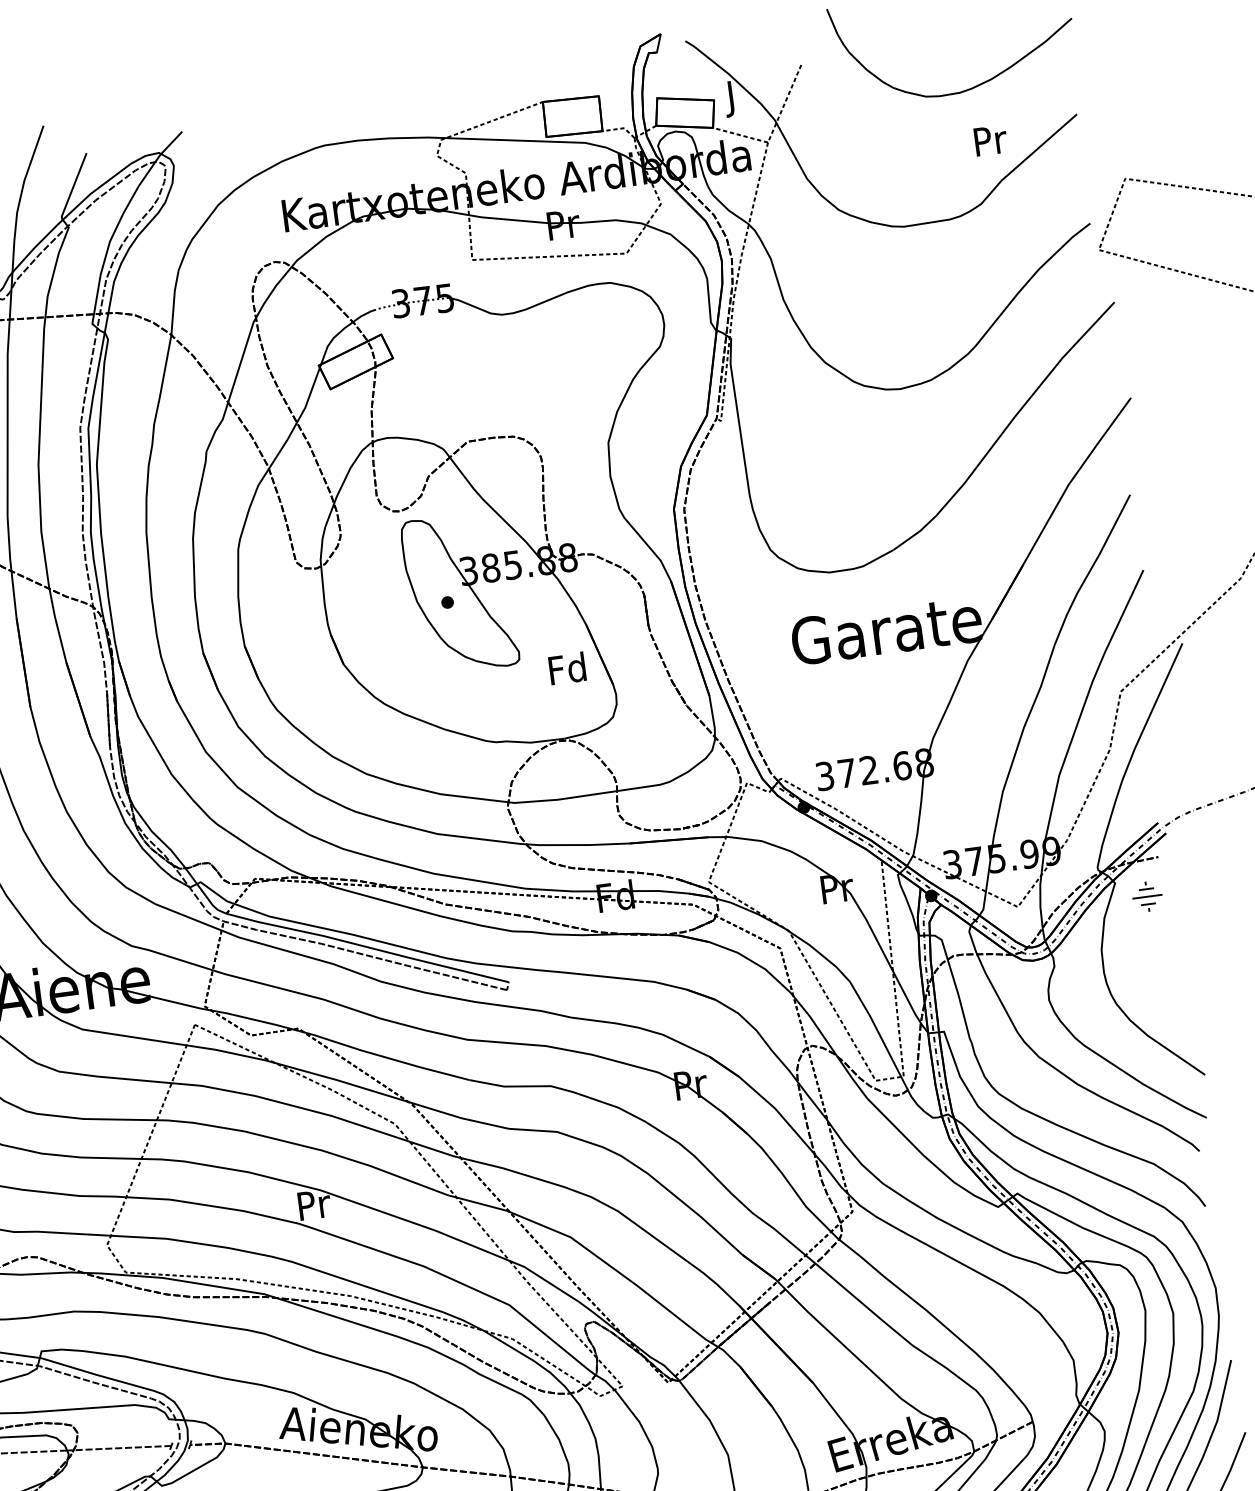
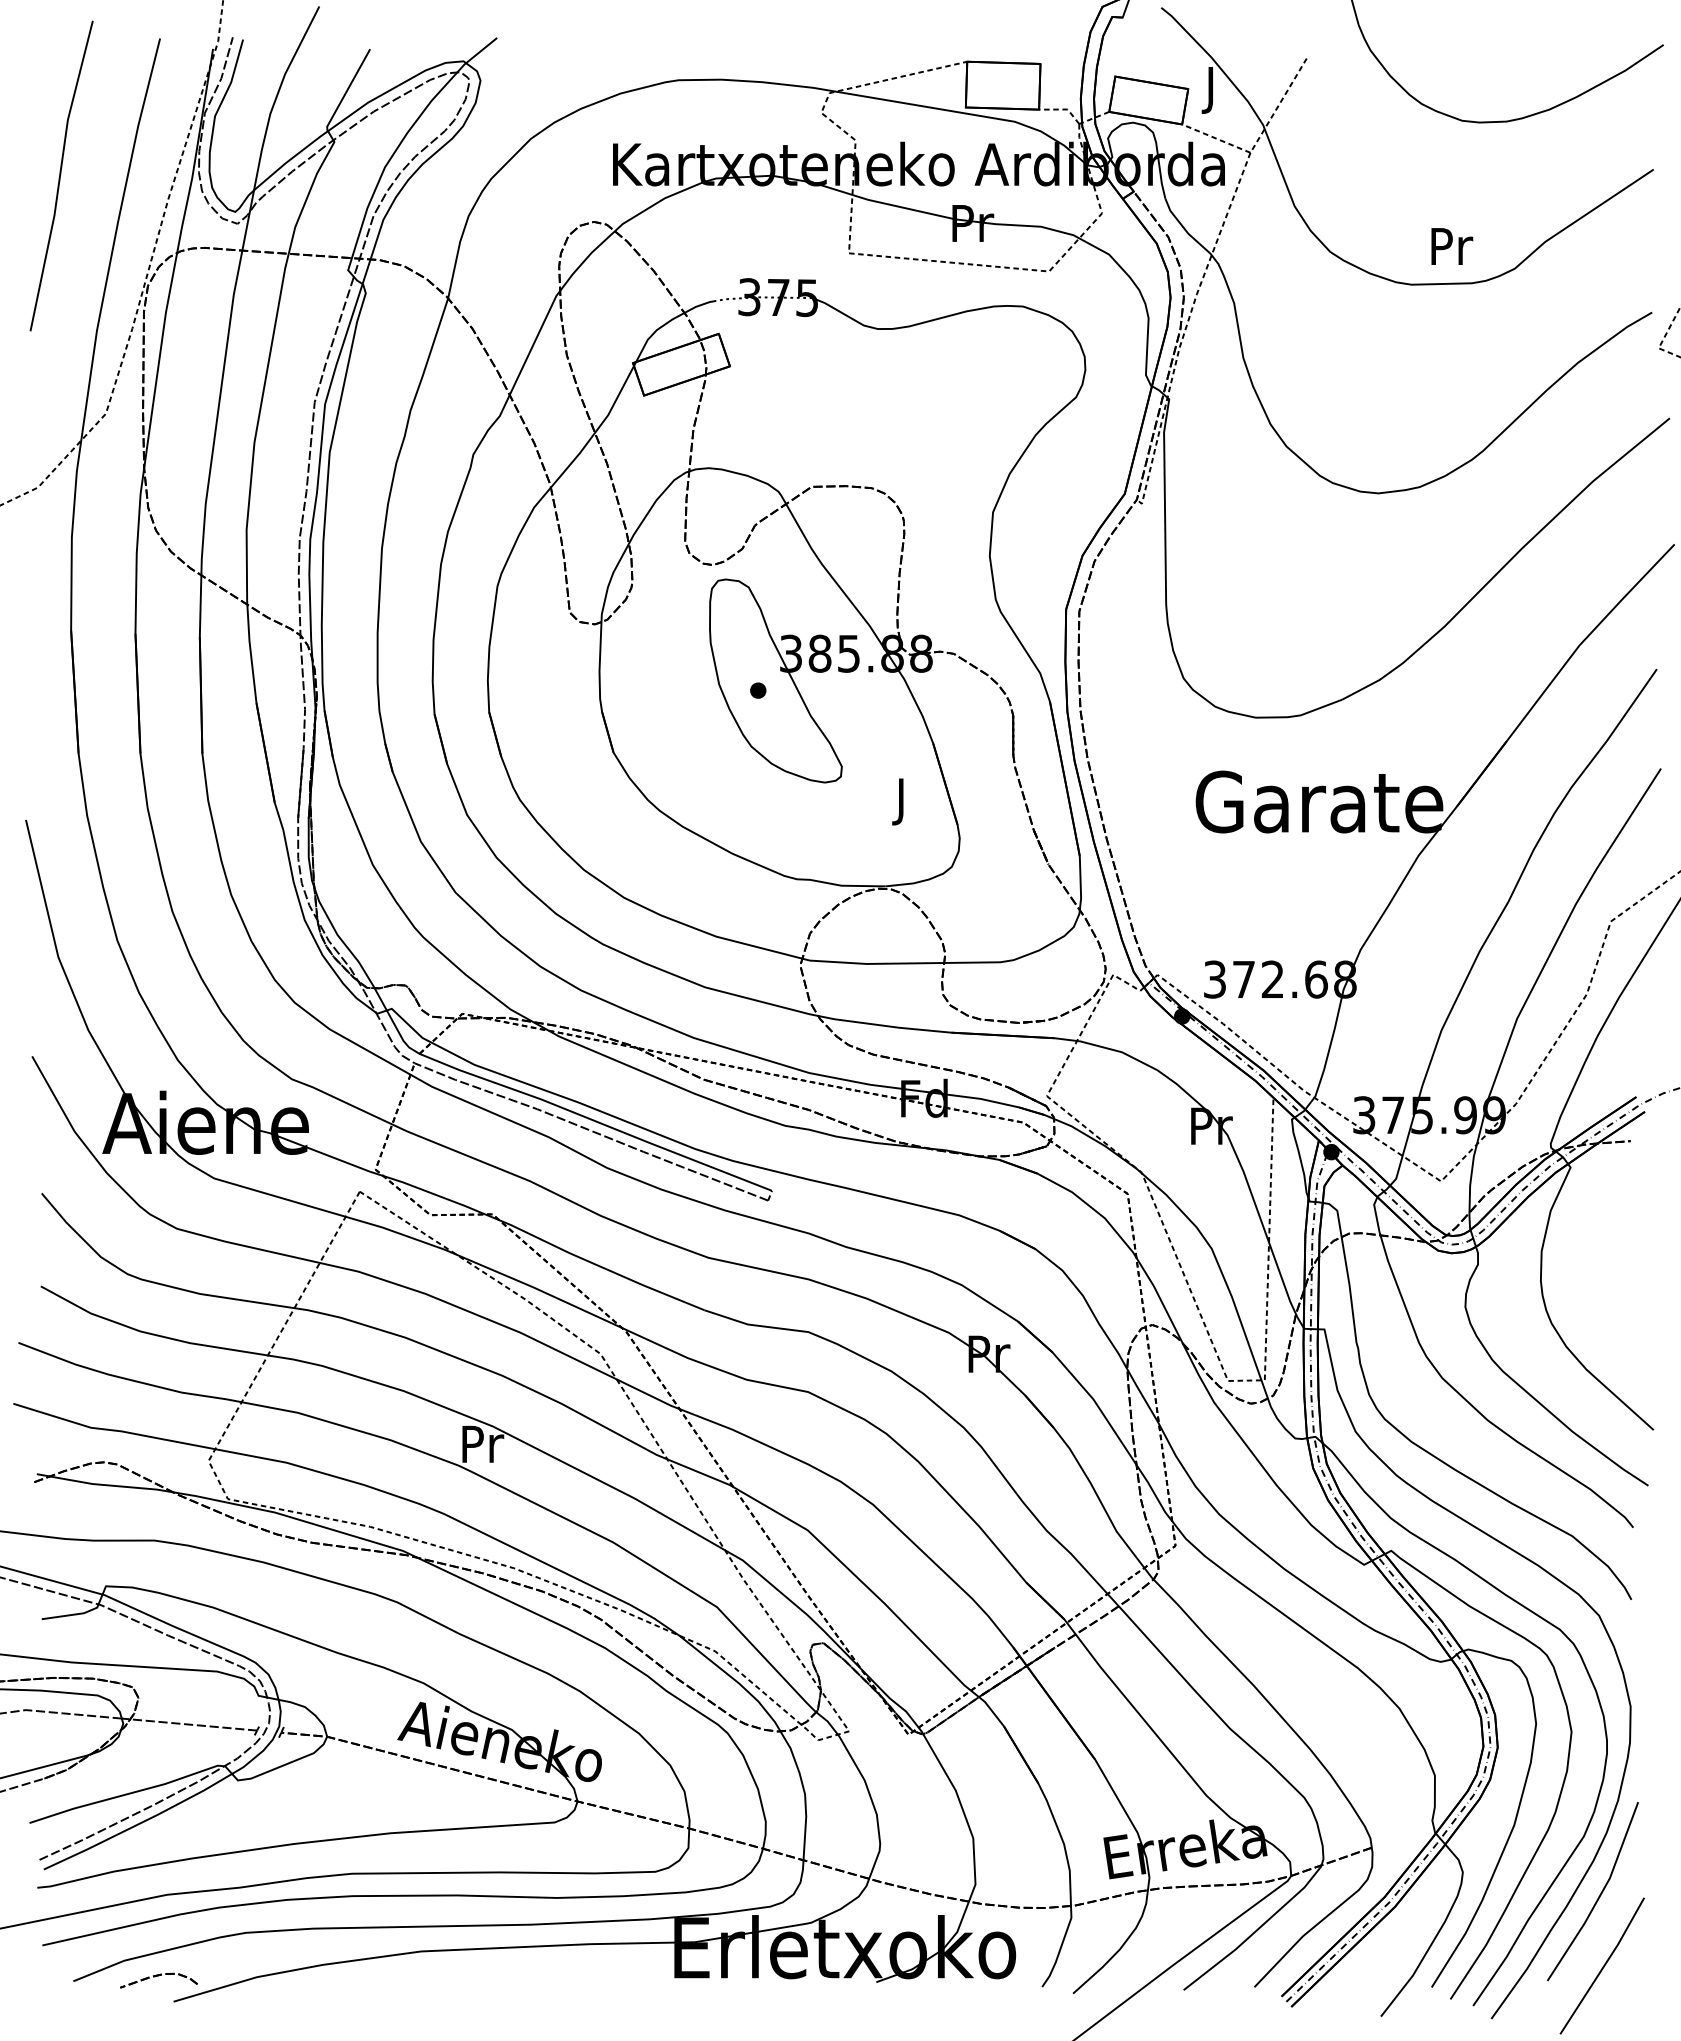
text: (991, 140) -> (1452, 246), moved
text: (568, 672) -> (901, 801), Fd -> J
part: (1147, 896) -> (1609, 1190), removed

